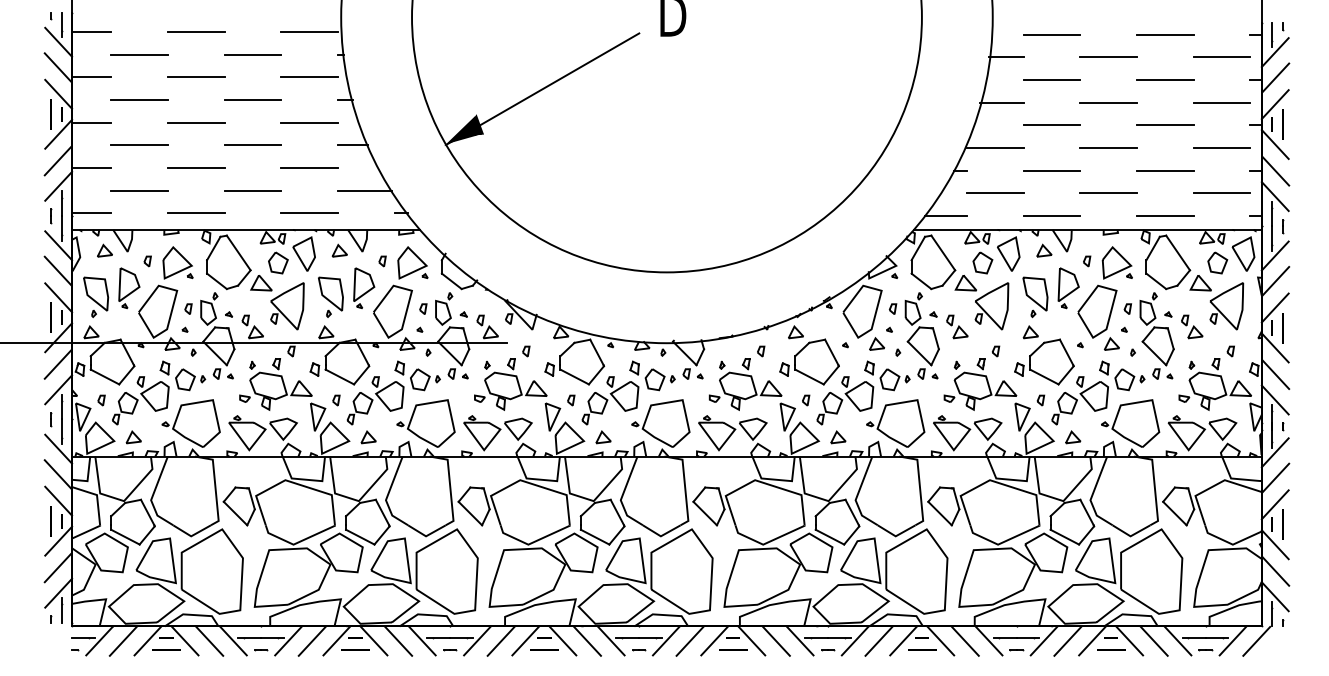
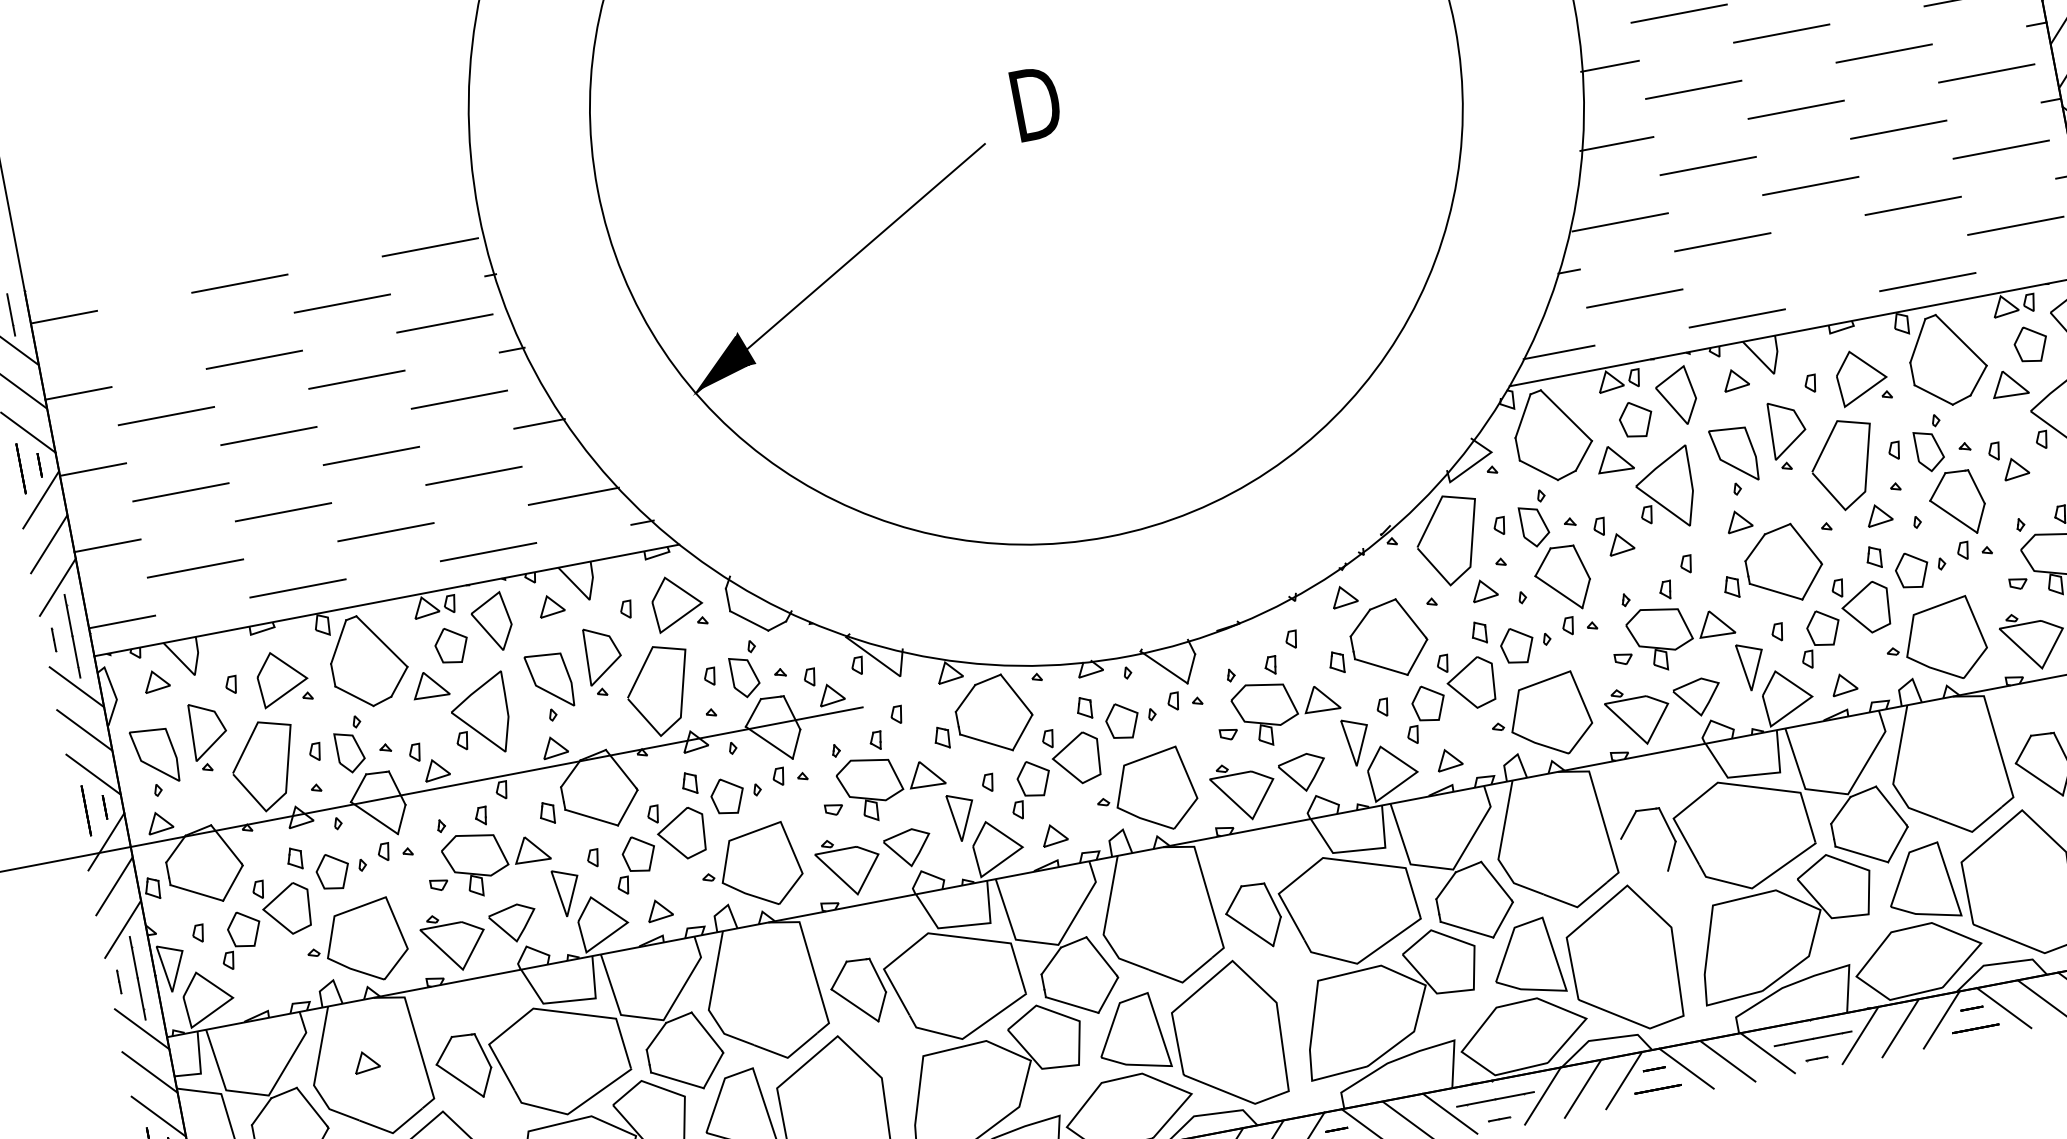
line: (139, 54) -> (151, 339), removed
line: (1108, 192) -> (1824, 260), removed
part: (133, 437) -> (365, 1061), moved
line: (939, 513) -> (1643, 854), removed

